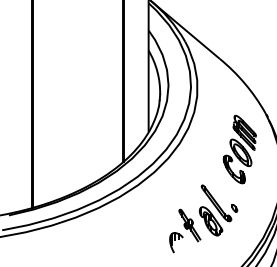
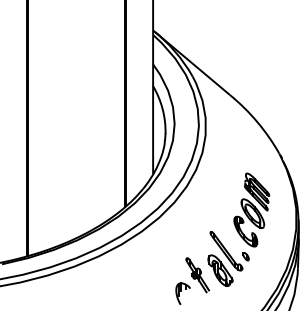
part: (239, 149) -> (251, 209), moved

